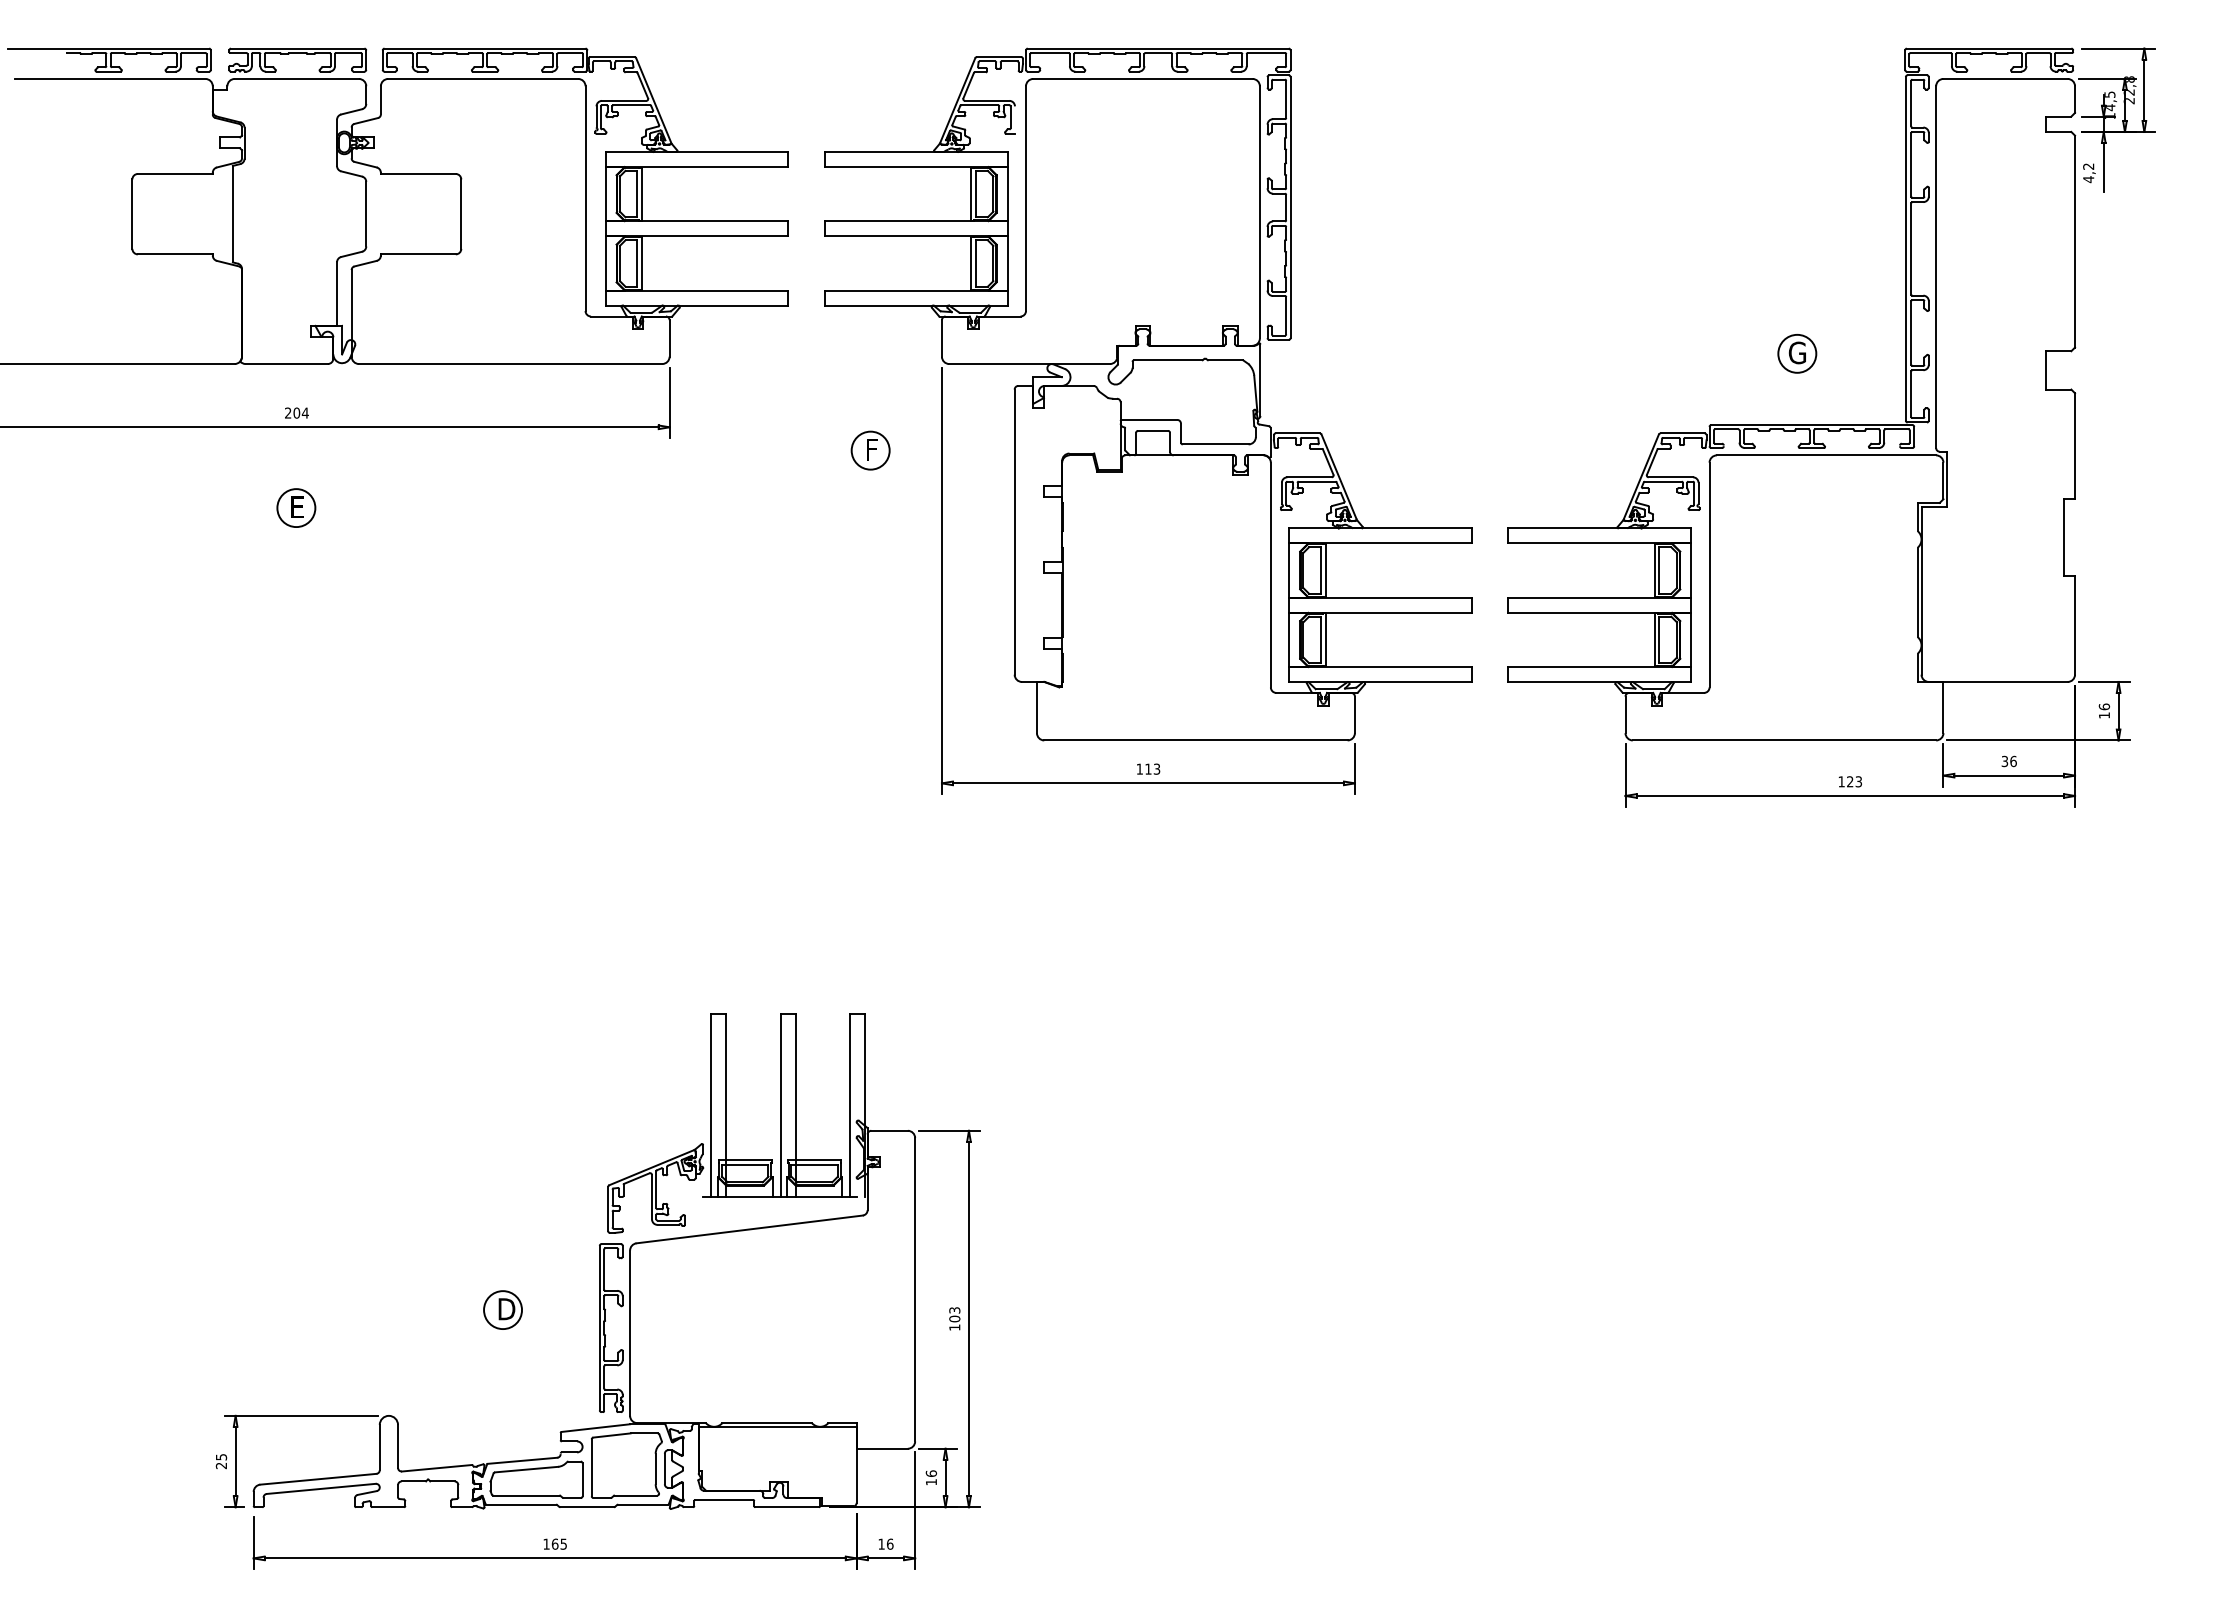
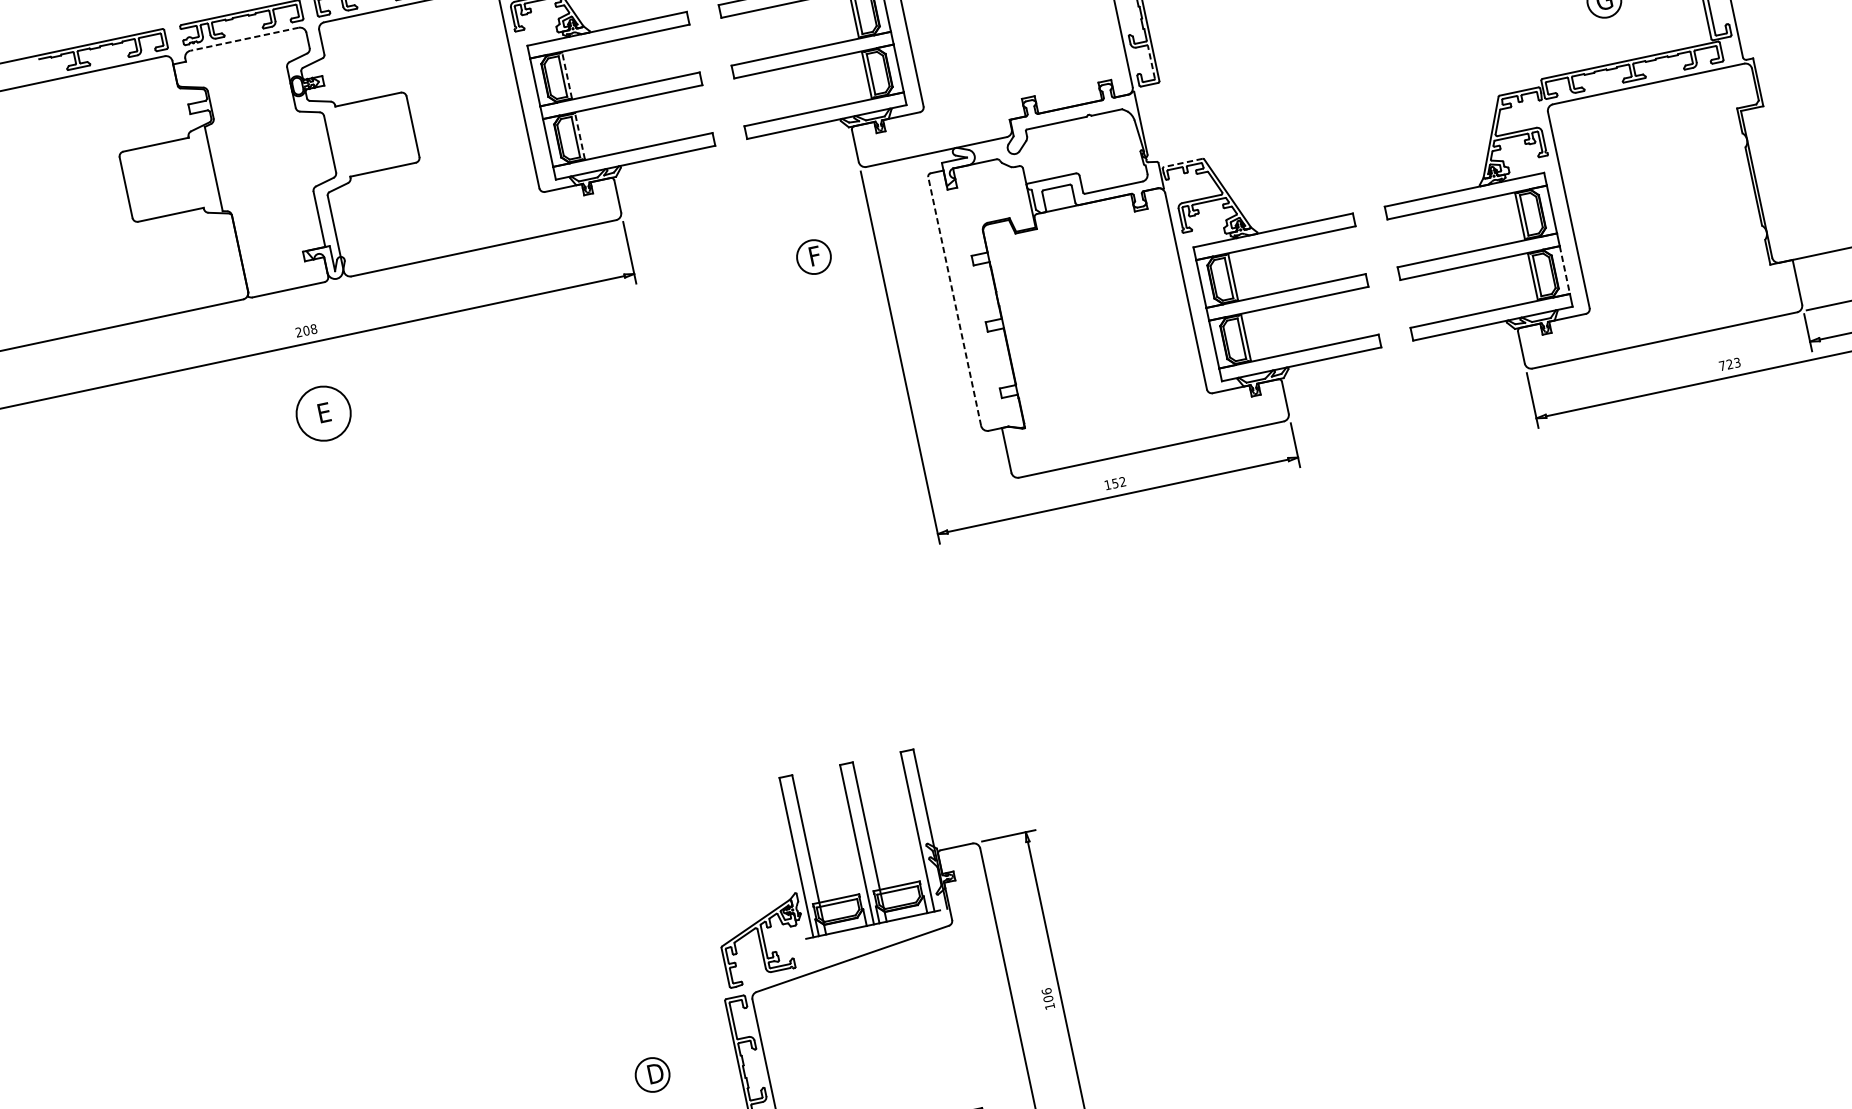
line: (296, 78) -> (244, 38), solid -> dashed
line: (642, 193) -> (567, 75), solid -> dashed
line: (642, 263) -> (580, 136), solid -> dashed
line: (1286, 315) -> (1151, 62), solid -> dashed
text: (304, 412) -> (313, 328), 204 -> 208
line: (1297, 433) -> (1183, 162), solid -> dashed
circle: (296, 508) -> (323, 414), size x1.6
line: (1014, 532) -> (954, 301), solid -> dashed
line: (1691, 640) -> (1565, 270), solid -> dashed
text: (1152, 768) -> (1118, 482), 113 -> 152
text: (1841, 781) -> (1722, 365), 123 -> 723
text: (954, 1310) -> (1046, 991), 103 -> 106

